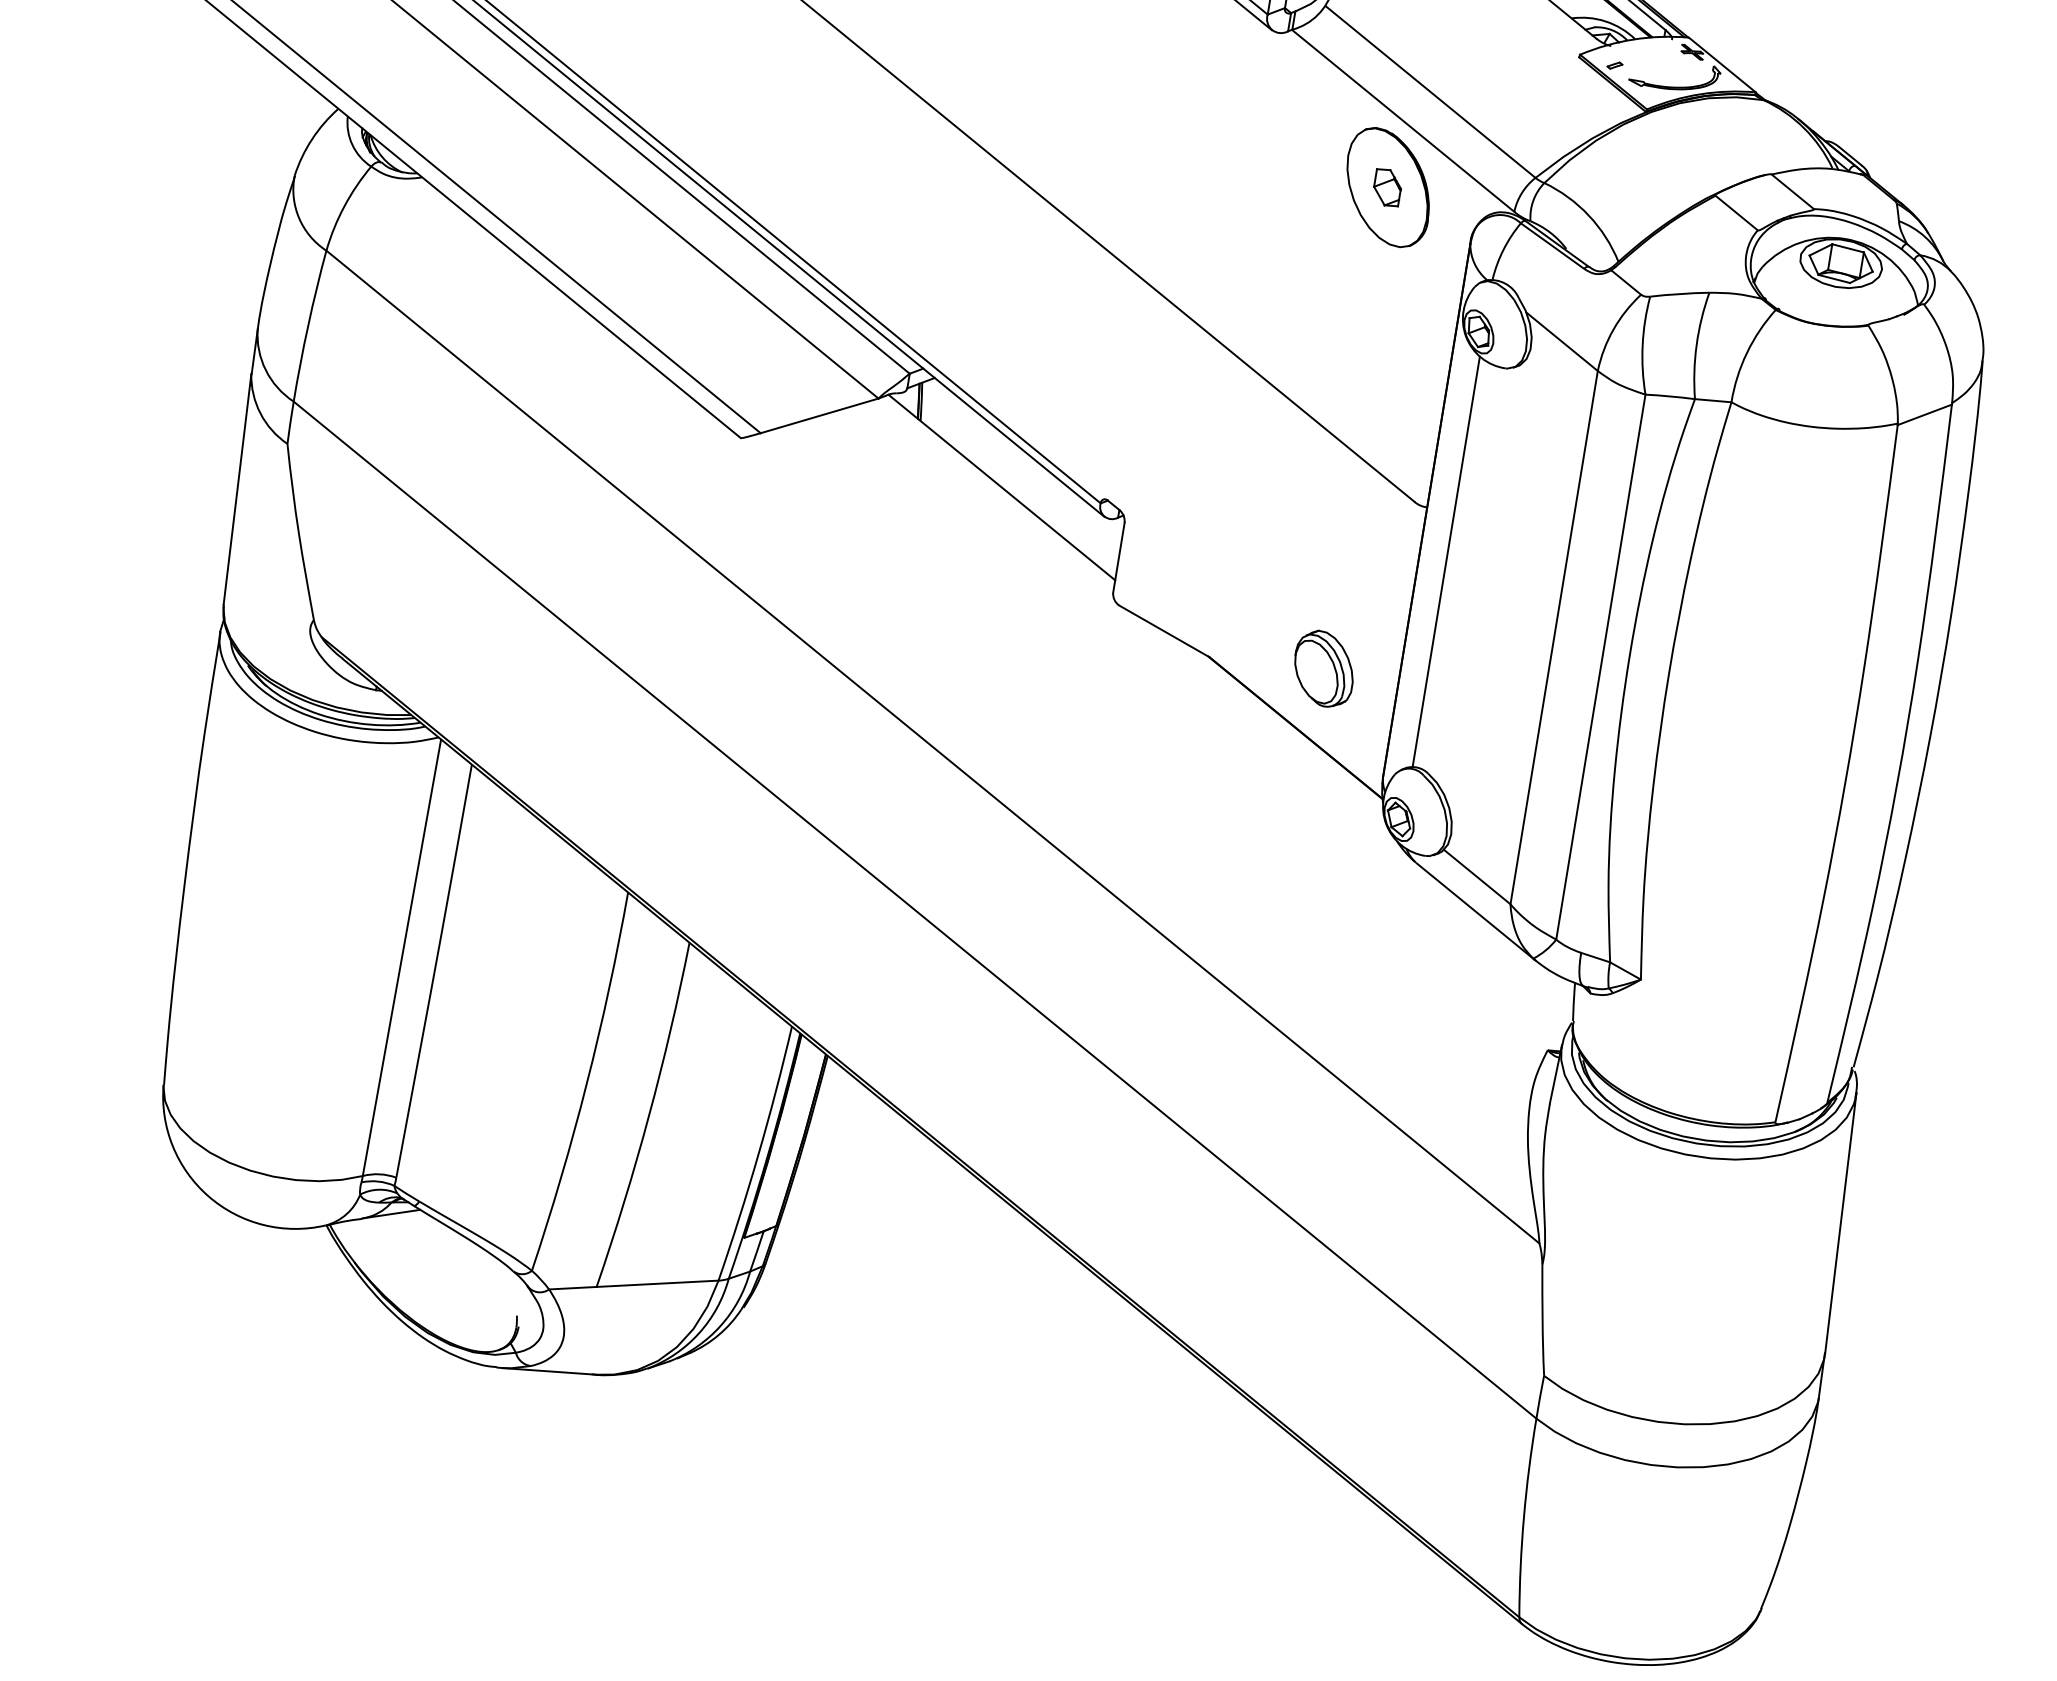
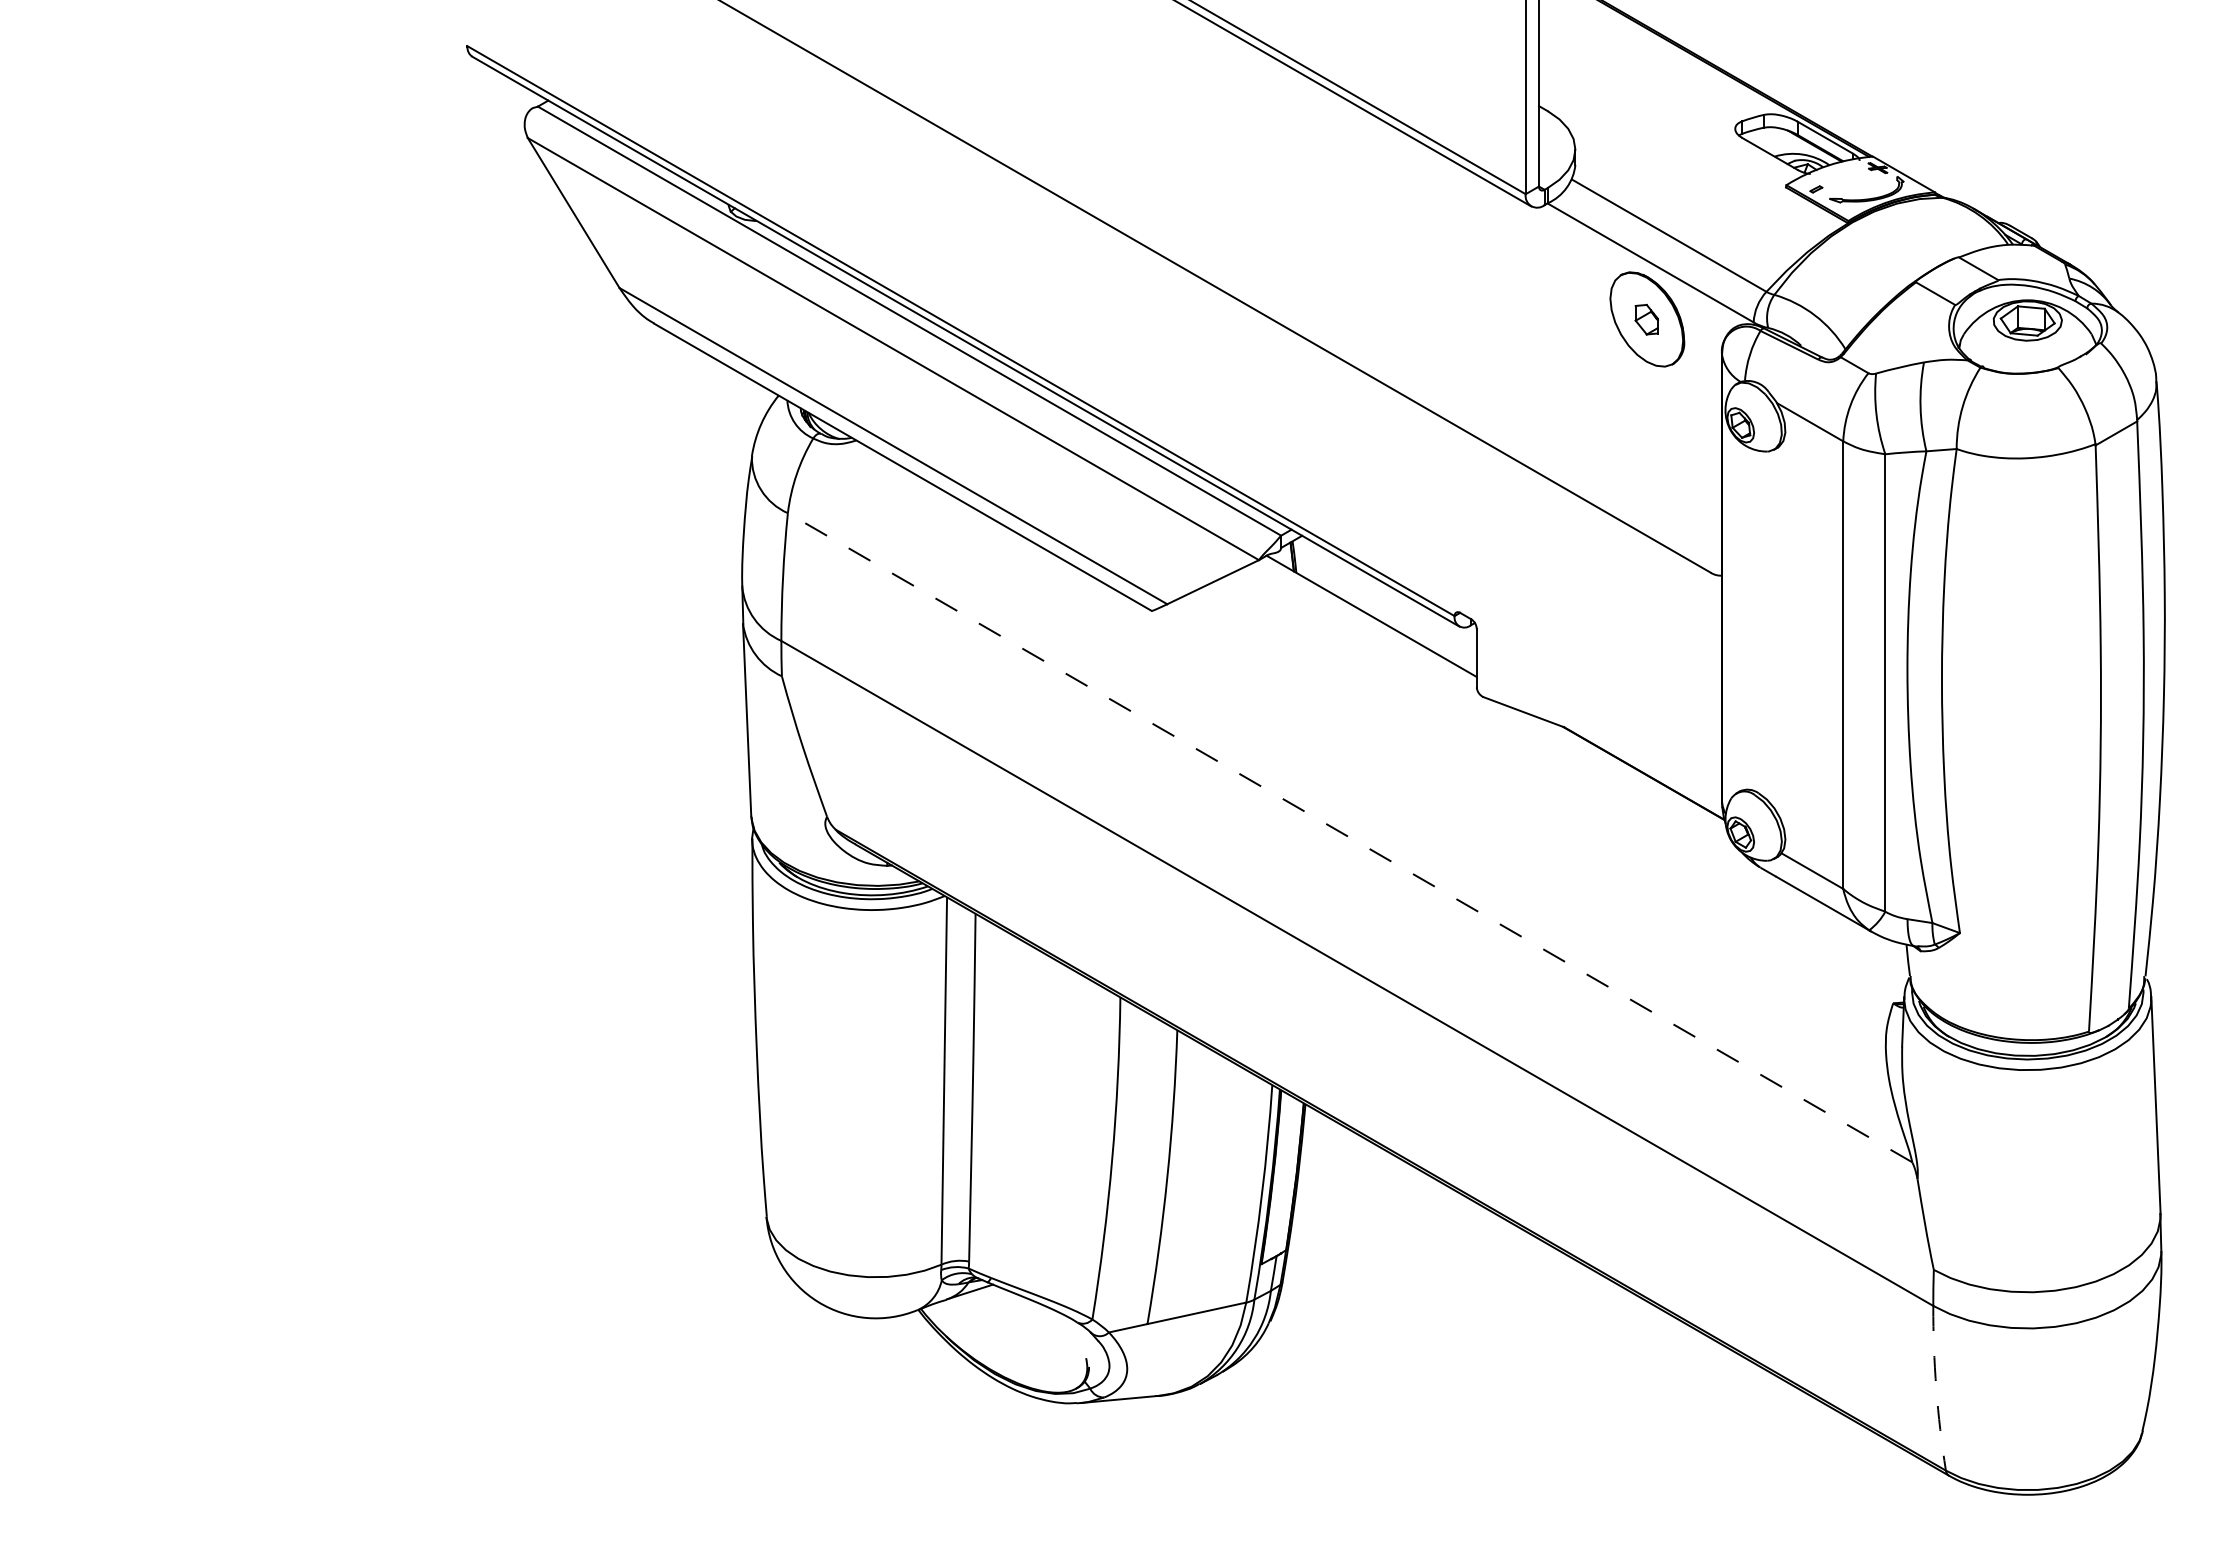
line: (1445, 561) -> (1744, 617), removed
part: (1324, 668) -> (1659, 721), removed
line: (932, 746) -> (1349, 837), solid -> dashed
arc: (1524, 1517) -> (1936, 1388), solid -> dashed

